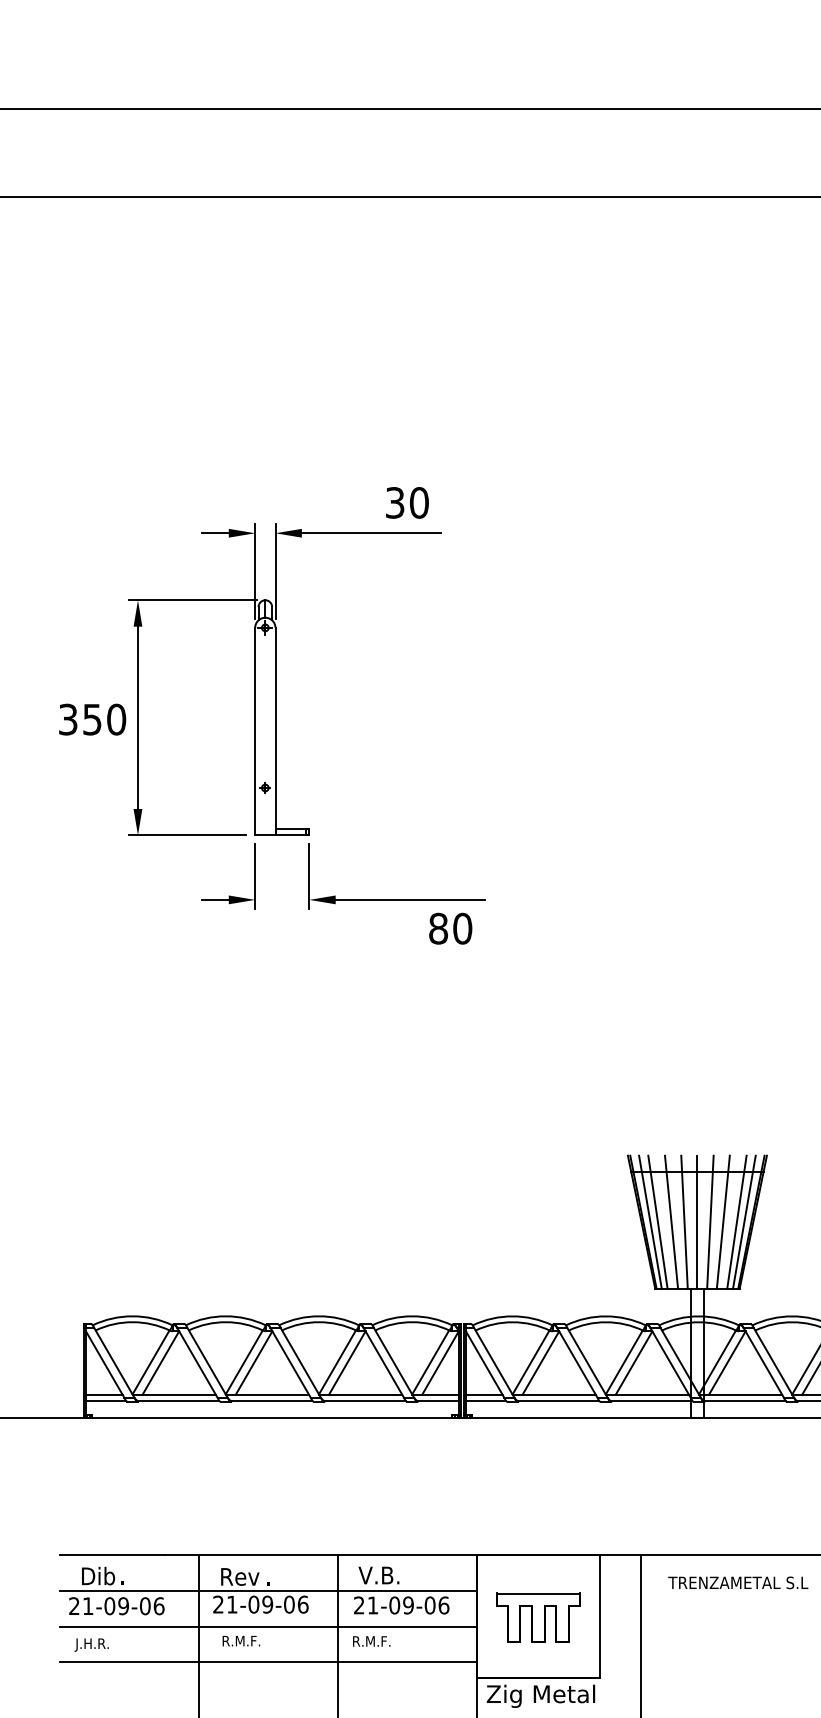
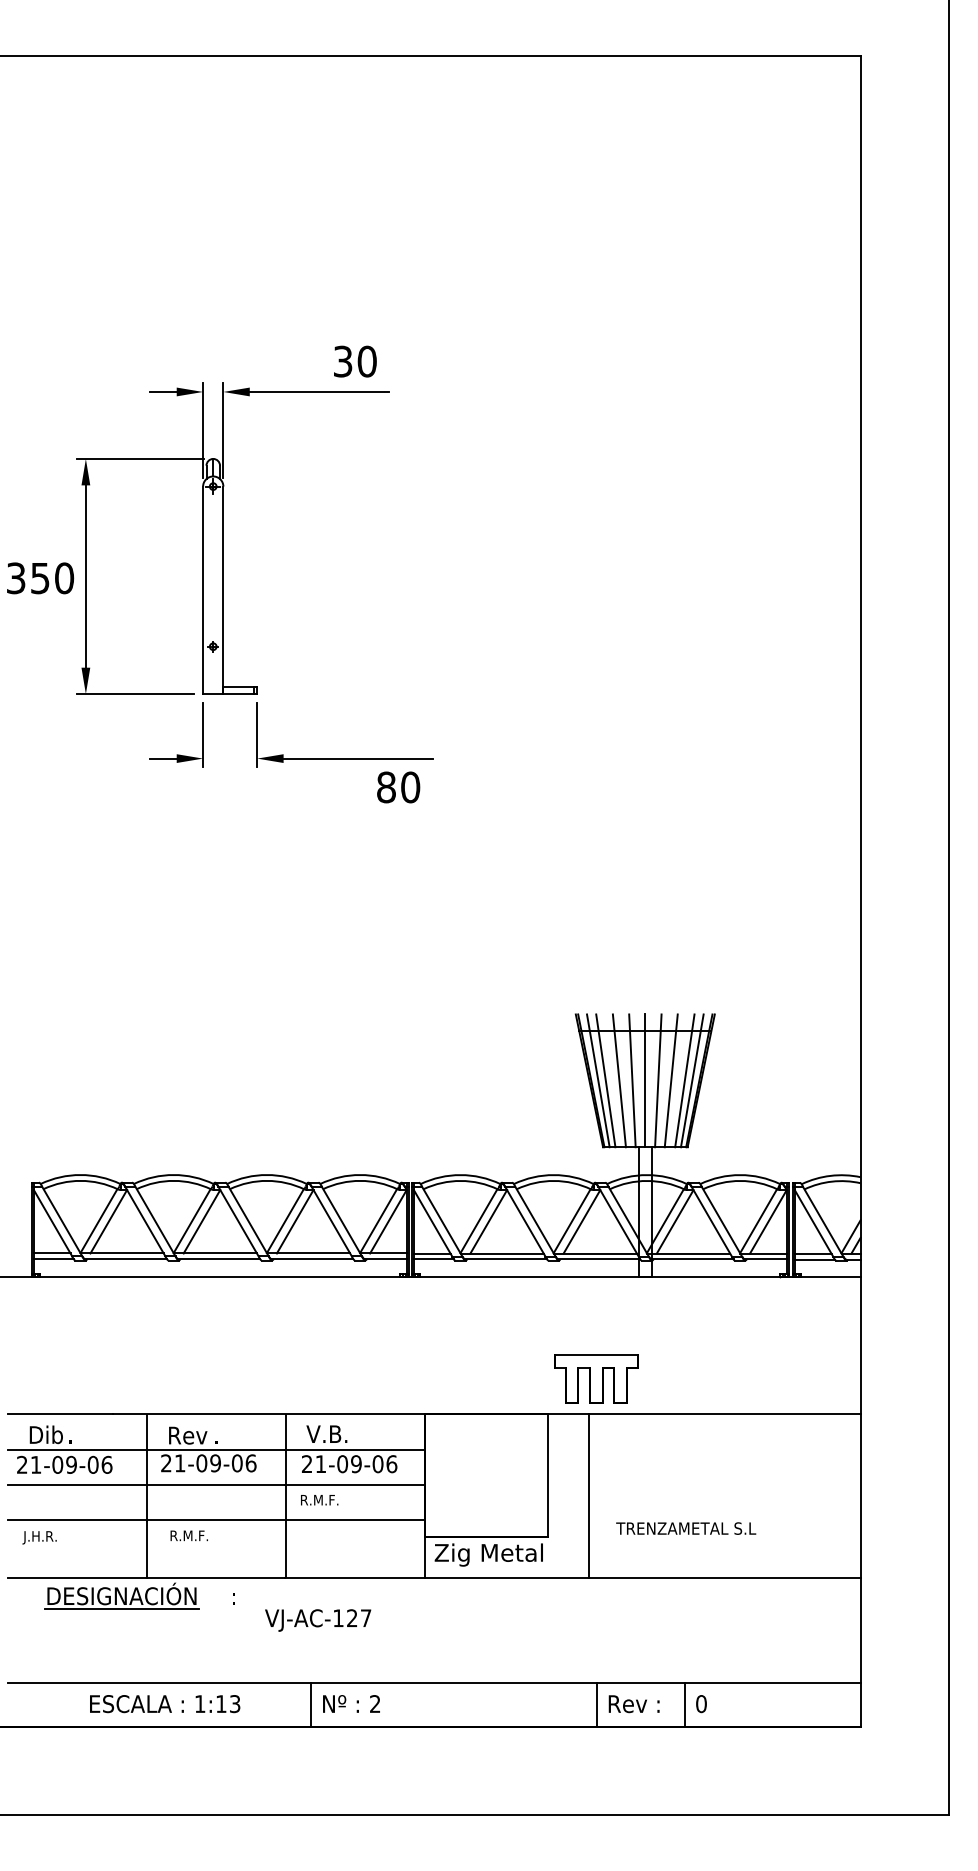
text: (738, 1582) -> (686, 1528), moved
part: (538, 1616) -> (596, 1378), moved
text: (240, 1640) -> (188, 1535), moved
text: (91, 1644) -> (39, 1537), moved

